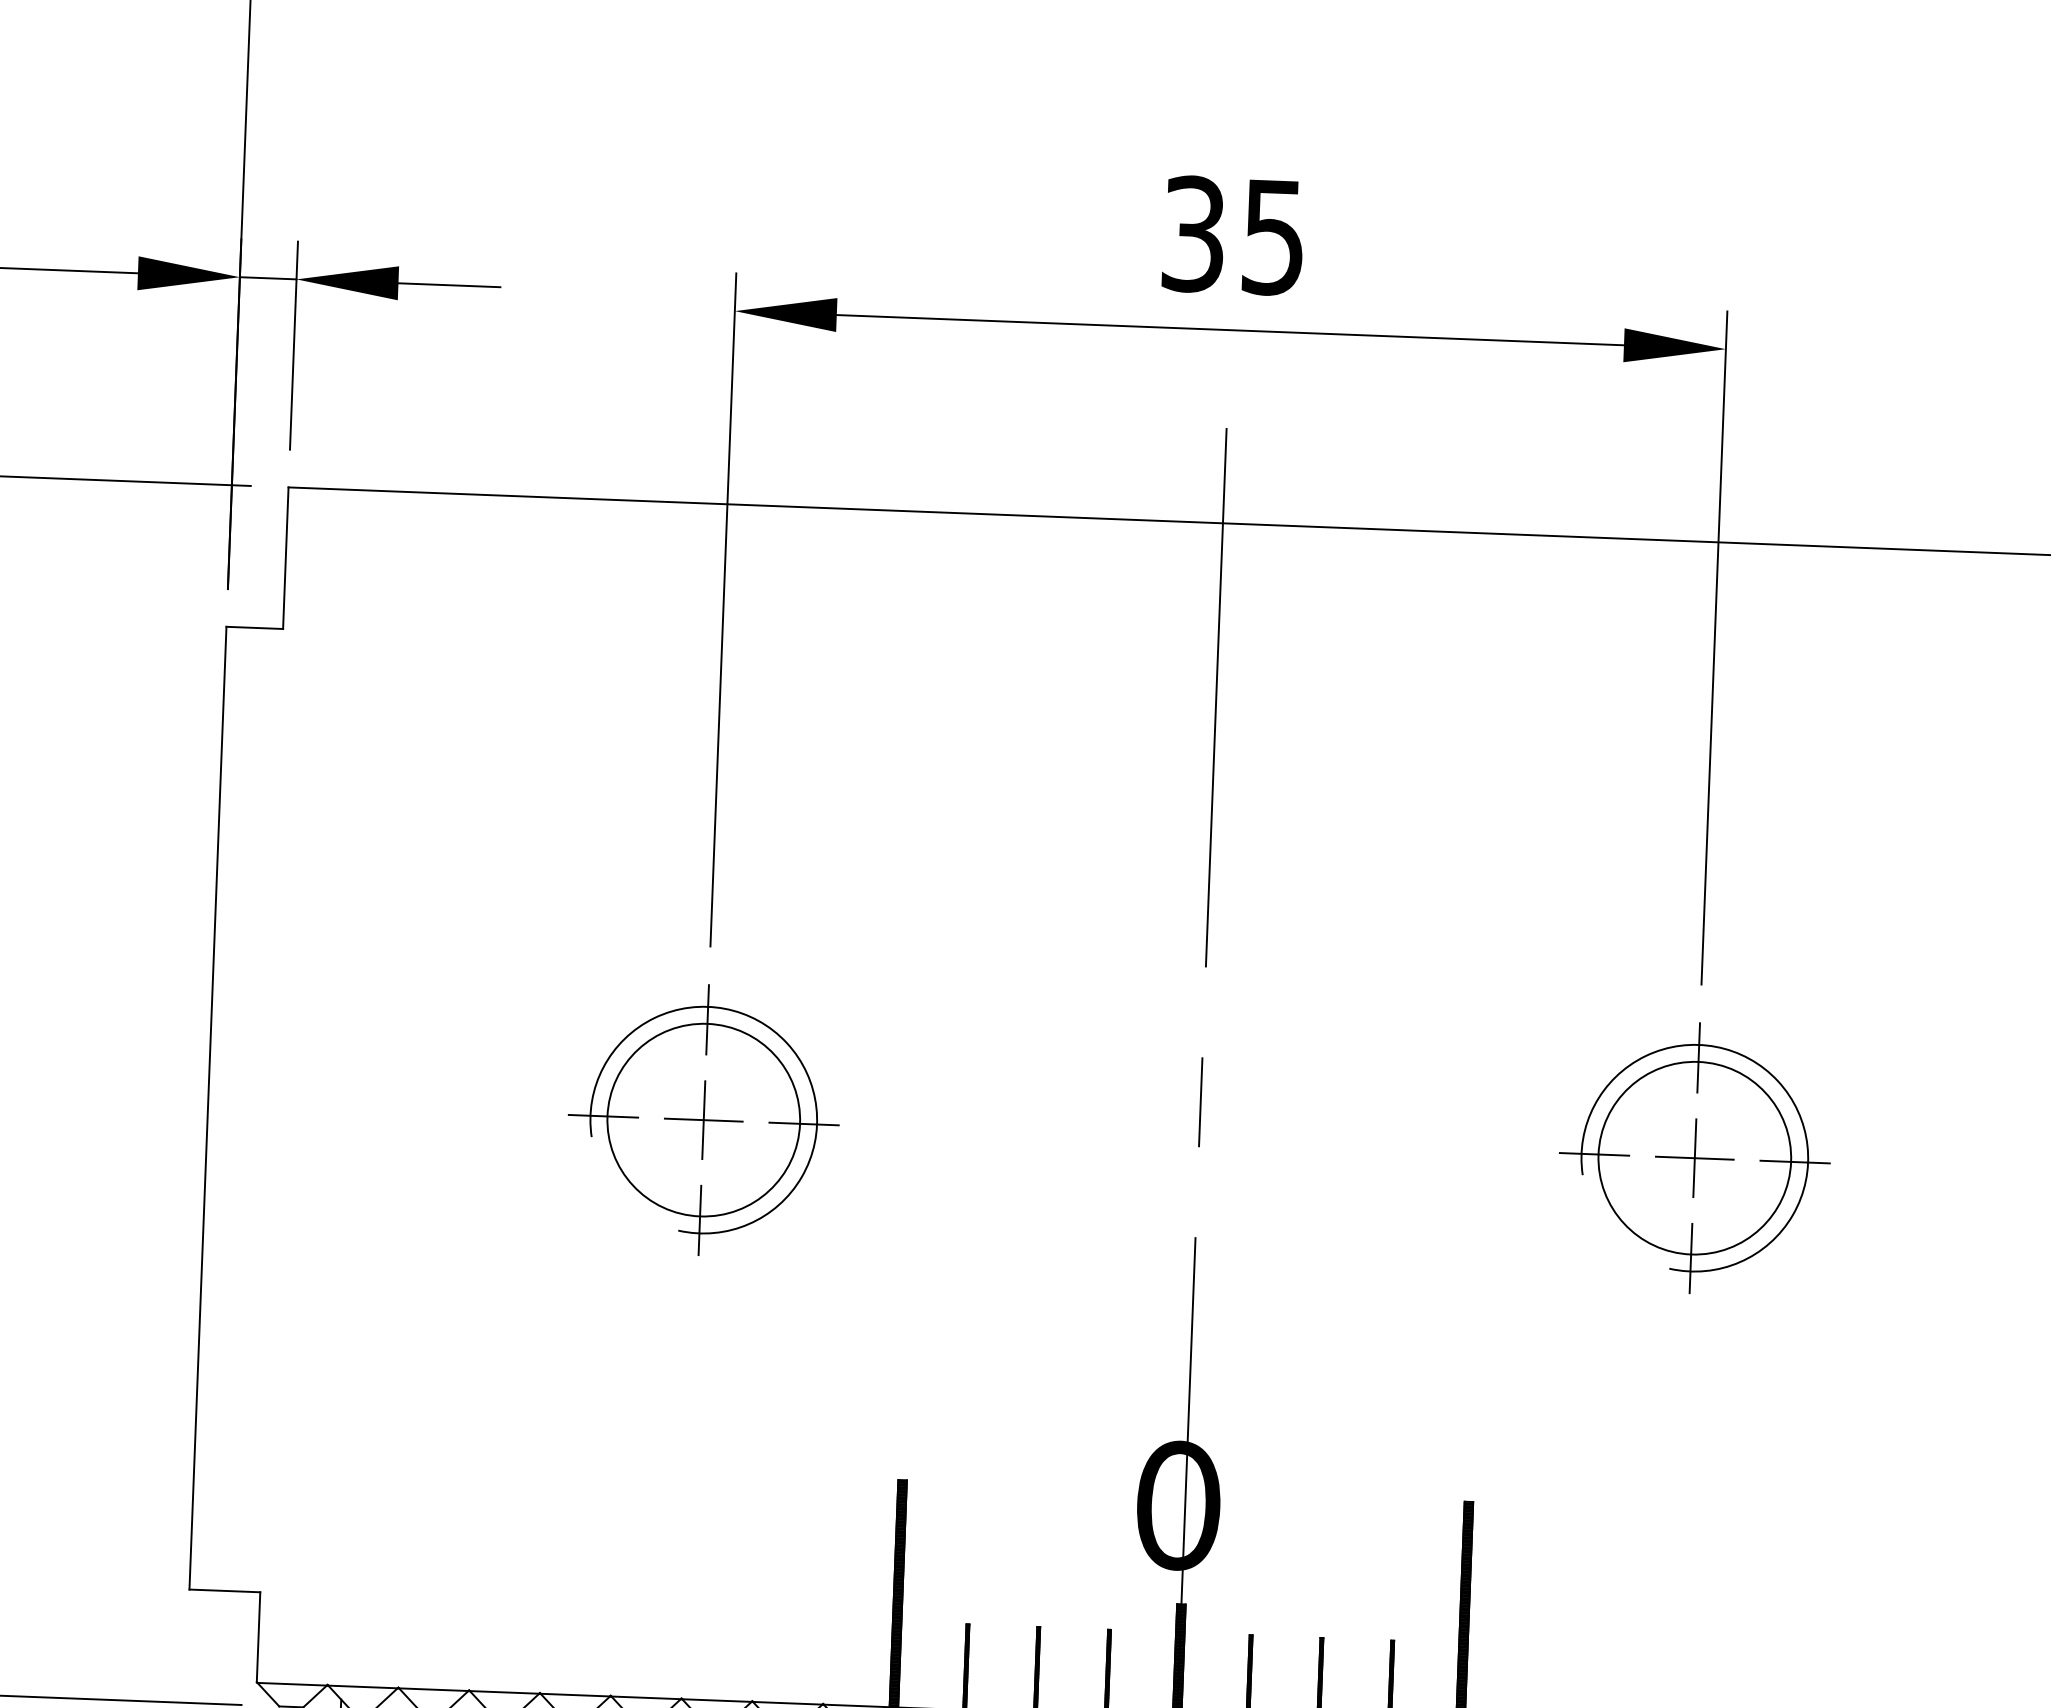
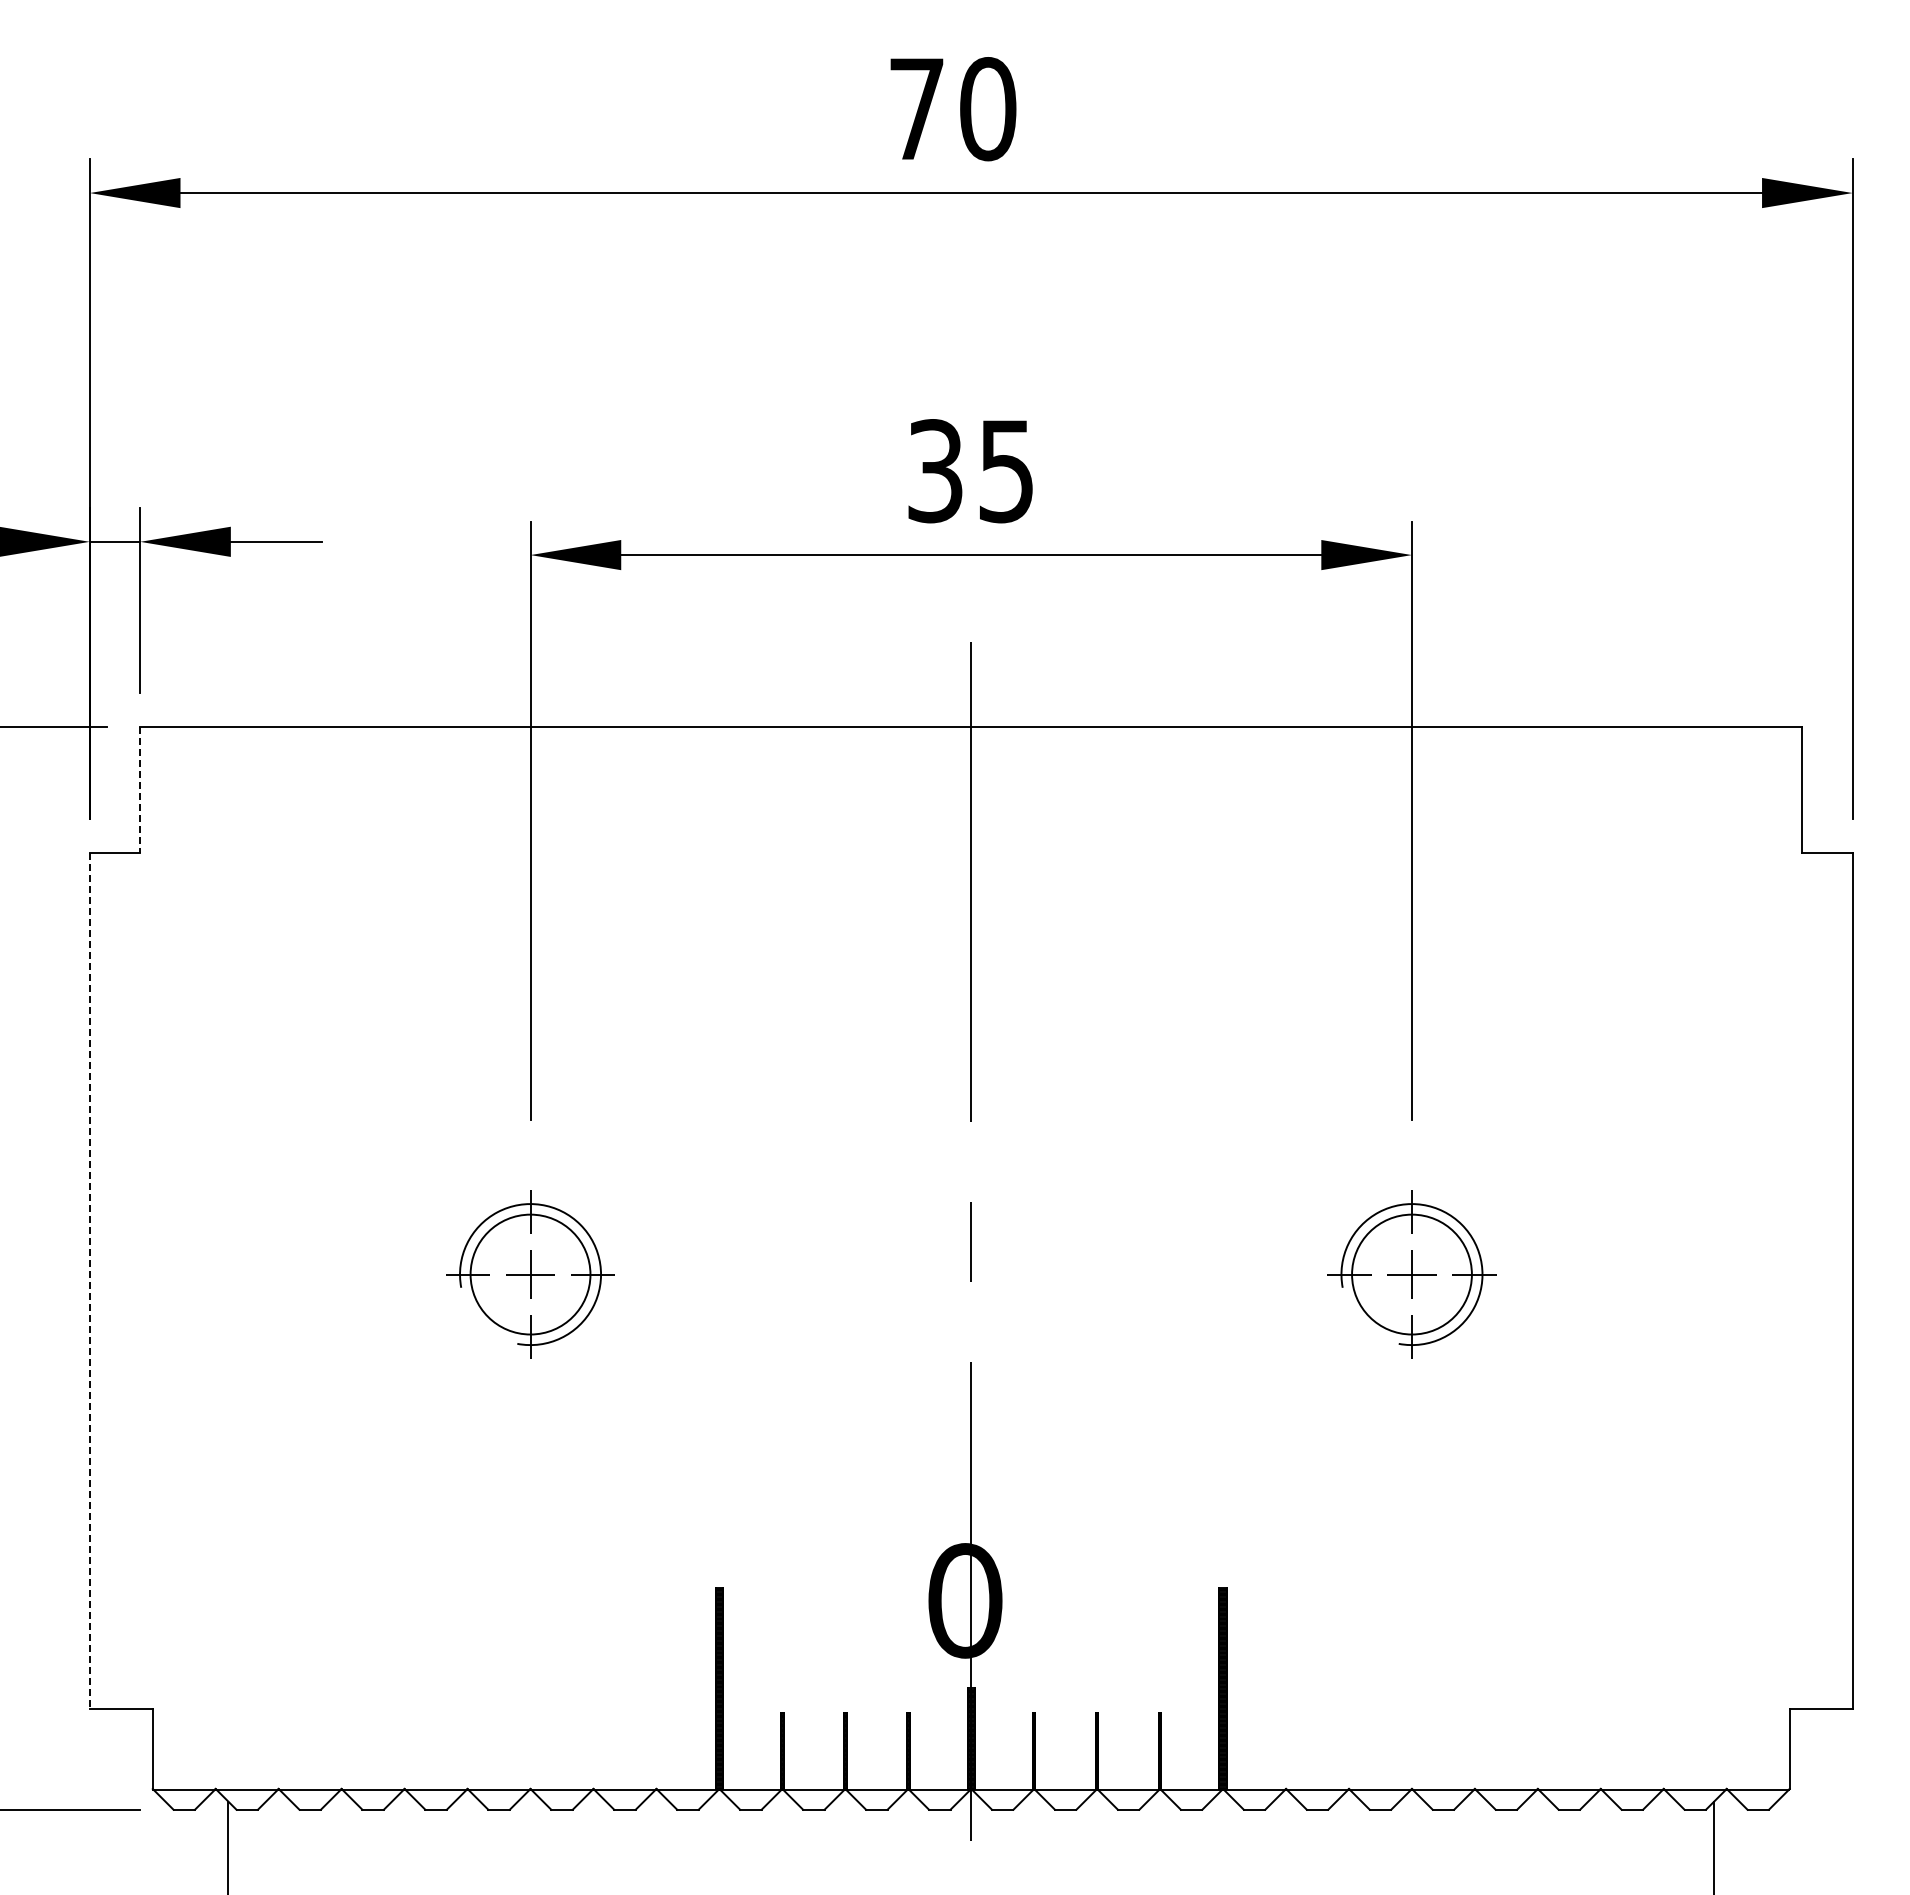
line: (286, 557) -> (140, 789), solid -> dashed
line: (207, 1108) -> (89, 1281), solid -> dashed
part: (703, 1120) -> (530, 1274), size x0.7
part: (1694, 1158) -> (1411, 1274), size x0.7

